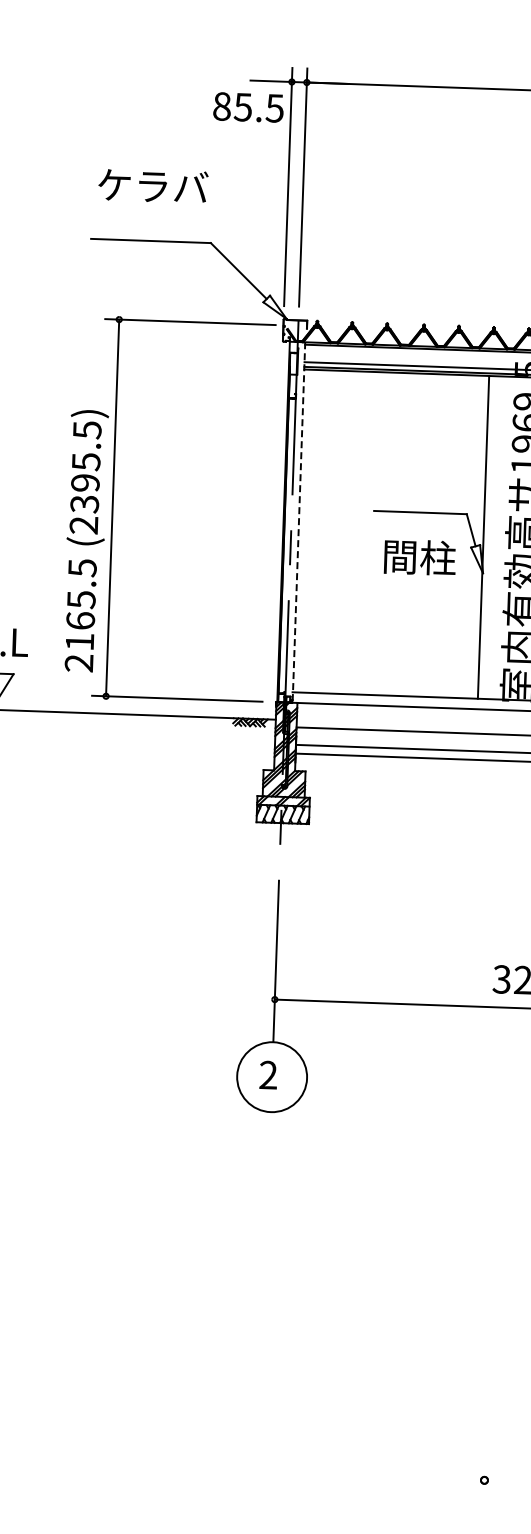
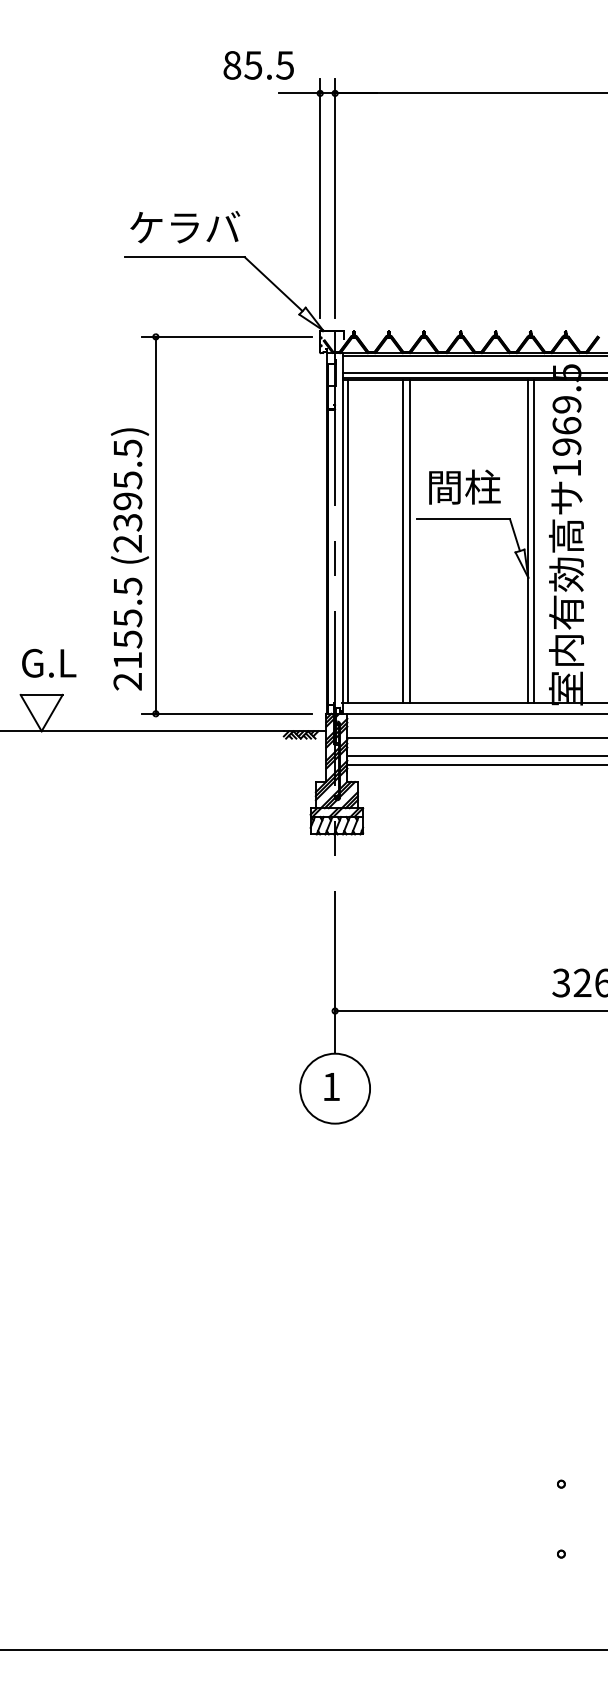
text: (248, 107) -> (258, 65), moved
text: (153, 186) -> (185, 227), moved
line: (298, 522) -> (342, 533), dashed -> solid
line: (303, 530) -> (347, 541), added
line: (359, 532) -> (403, 541), added
line: (365, 532) -> (409, 541), added
line: (490, 537) -> (534, 541), added
text: (419, 556) -> (464, 486), moved
text: (80, 621) -> (127, 639), 2165.5 -> 2155.5
text: (268, 1074) -> (331, 1086), 2 -> 1

